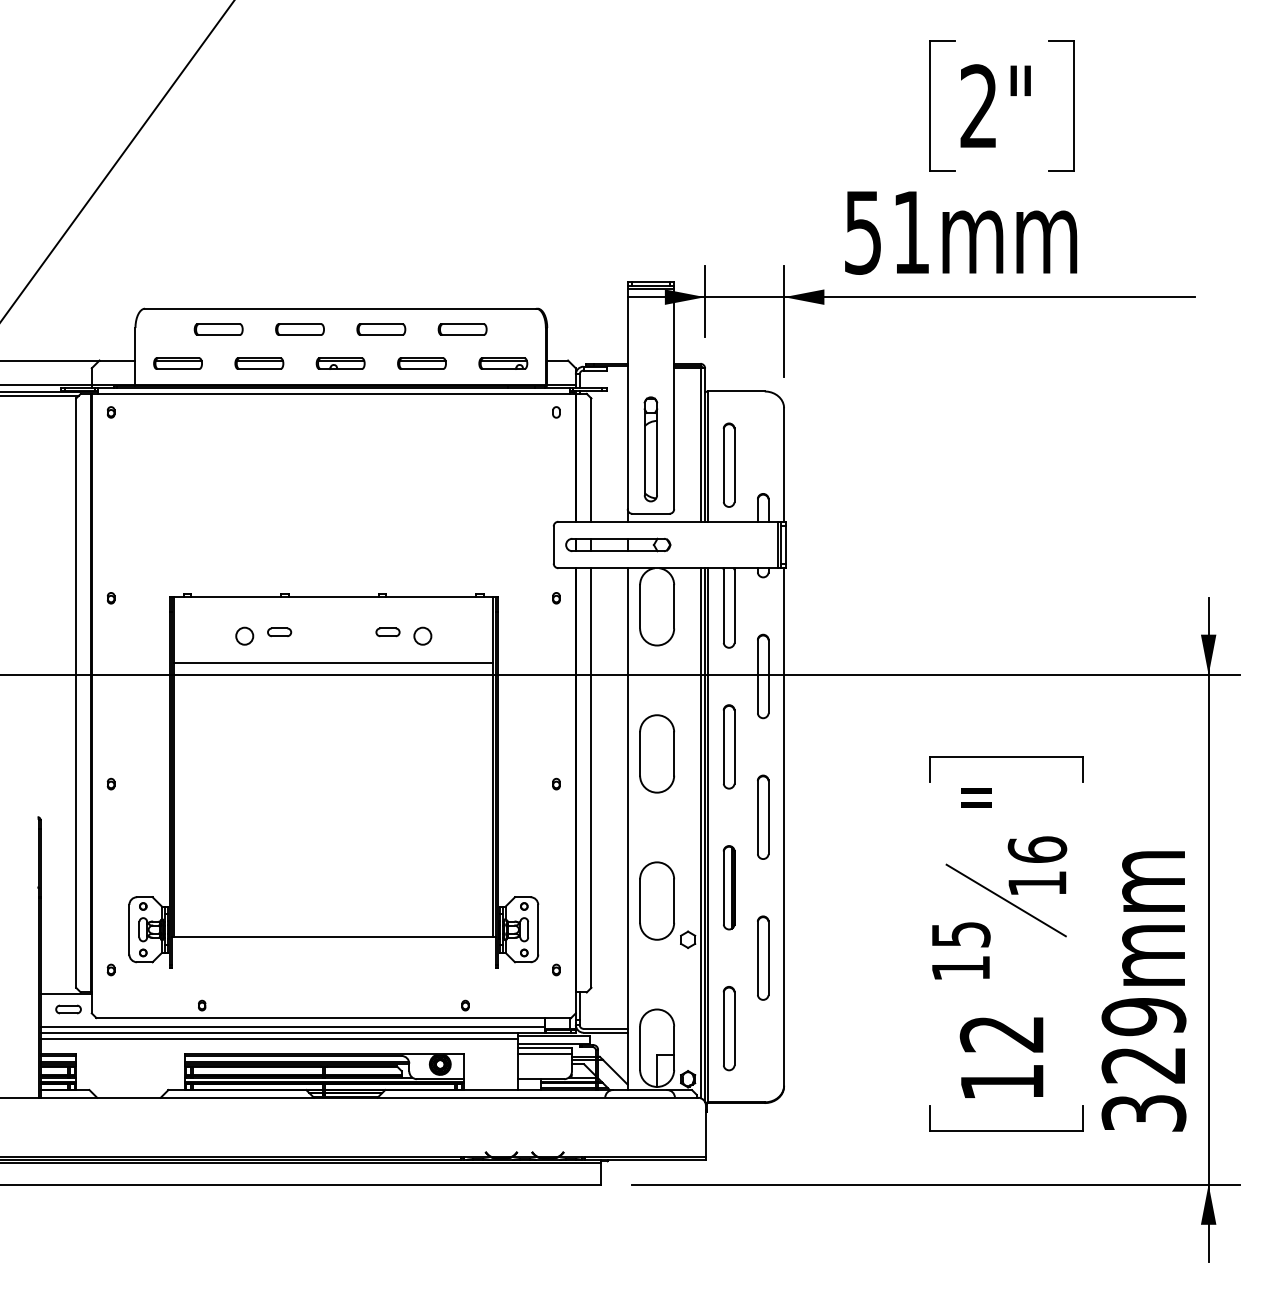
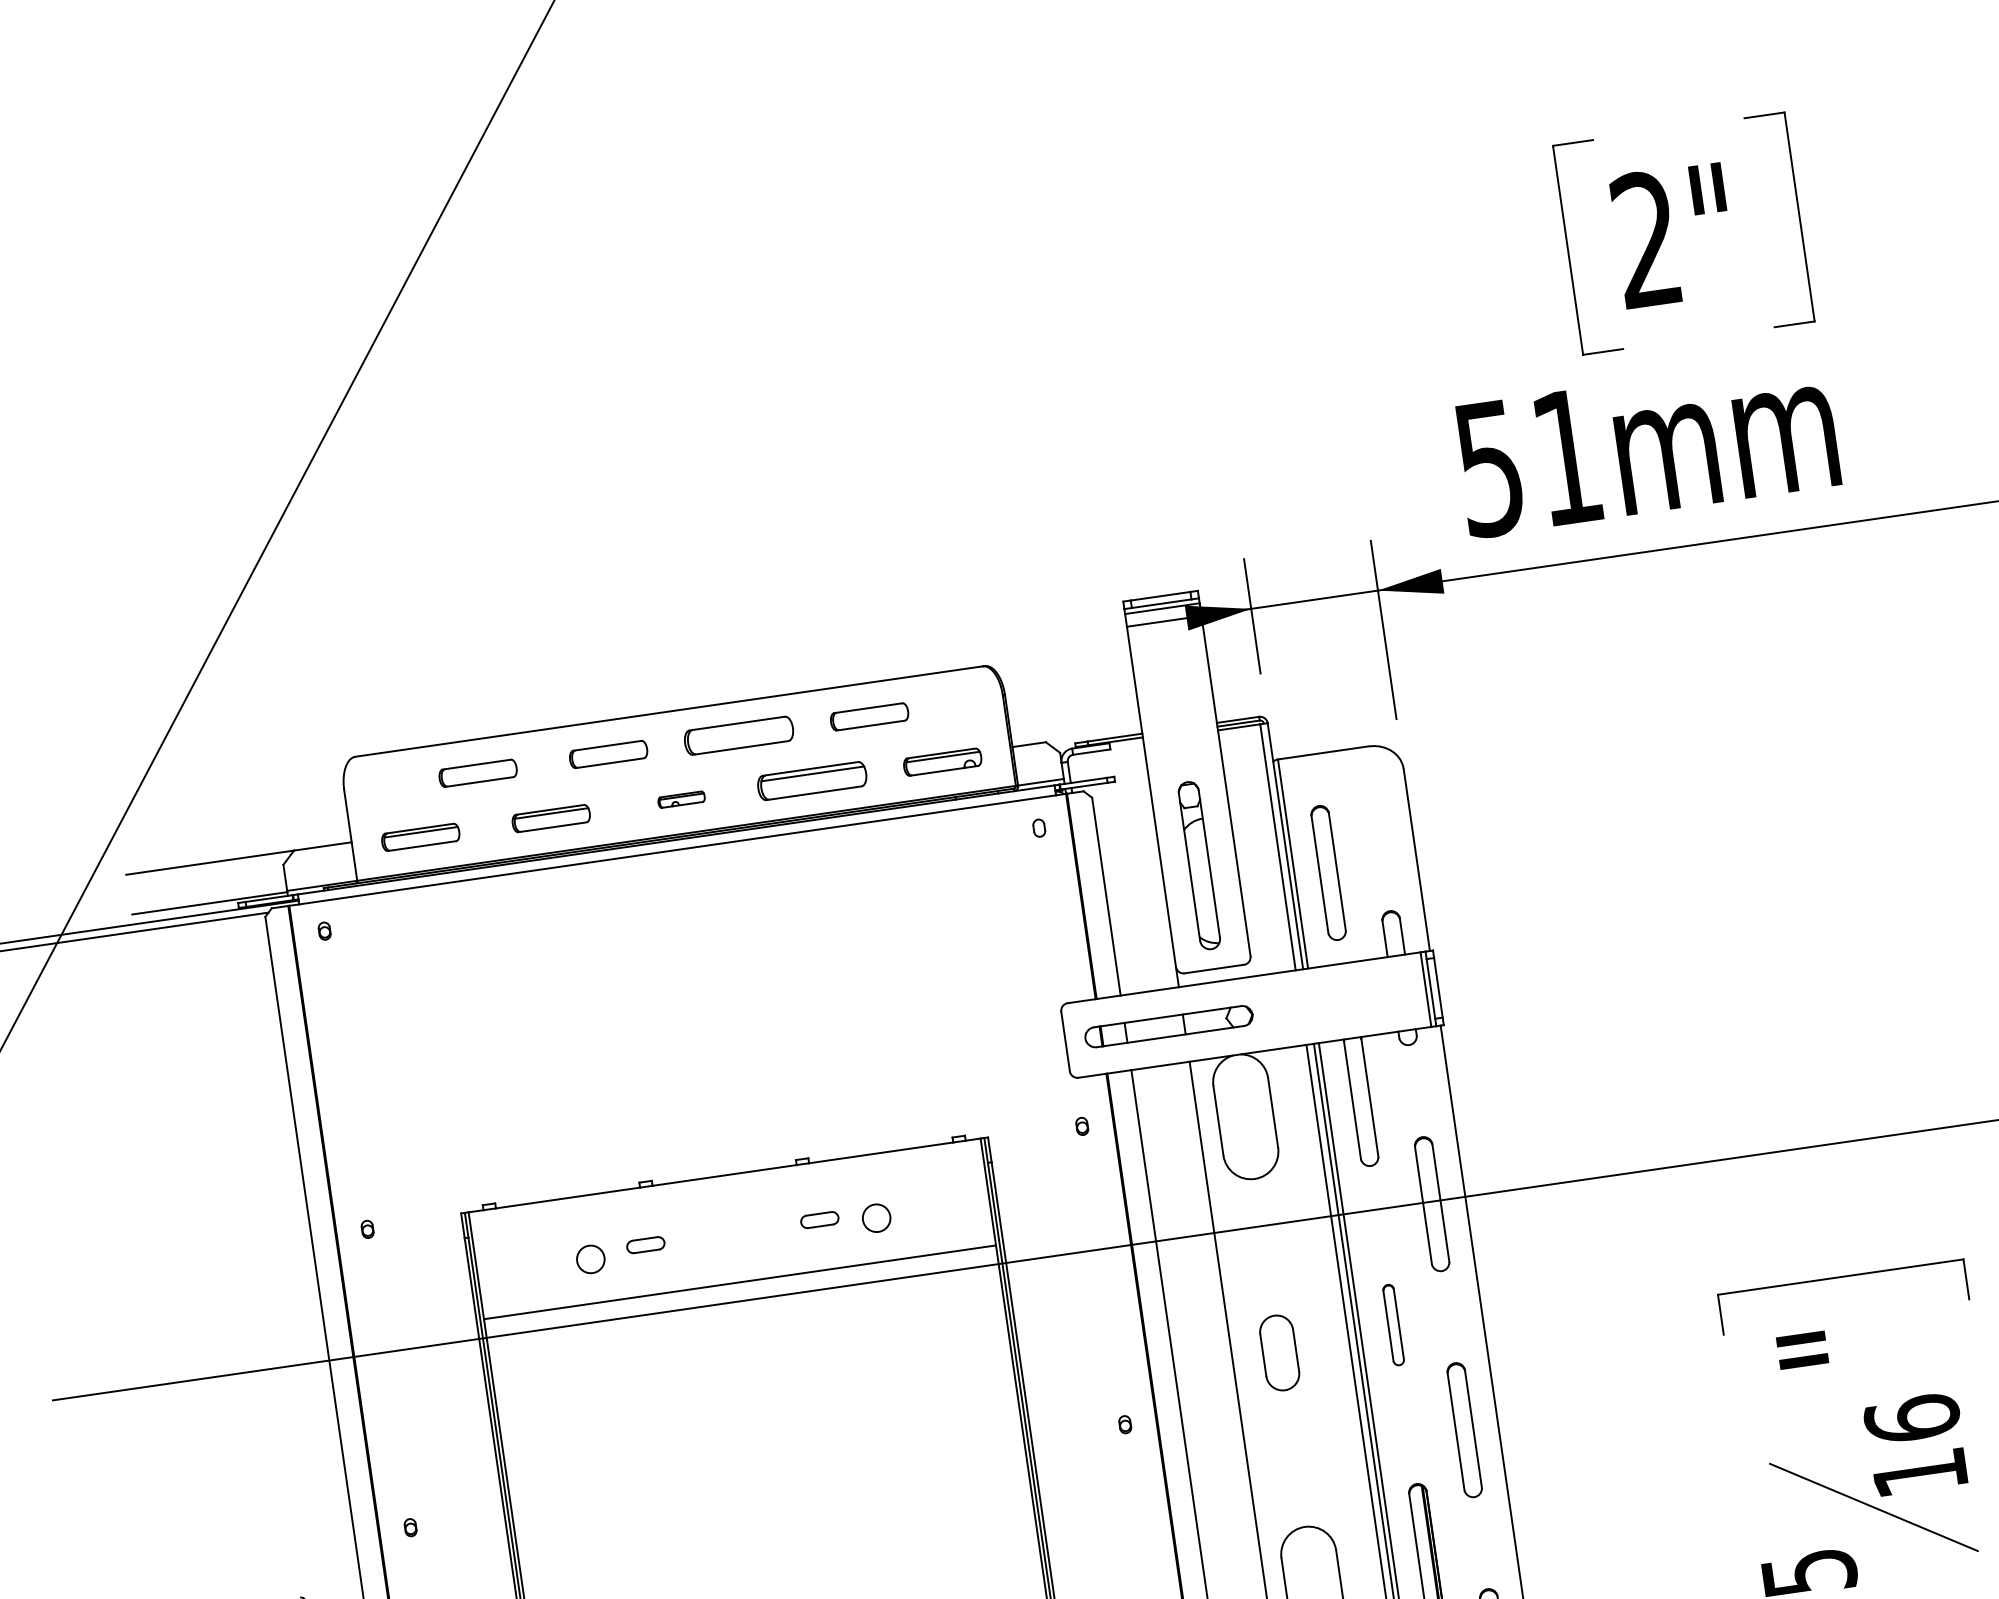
part: (381, 329) -> (739, 735), size x1.4
part: (340, 363) -> (681, 799), size x0.6
part: (421, 363) -> (811, 780), size x1.4
part: (728, 746) -> (1392, 1324), size x0.6
part: (656, 753) -> (1278, 1352), size x0.6

